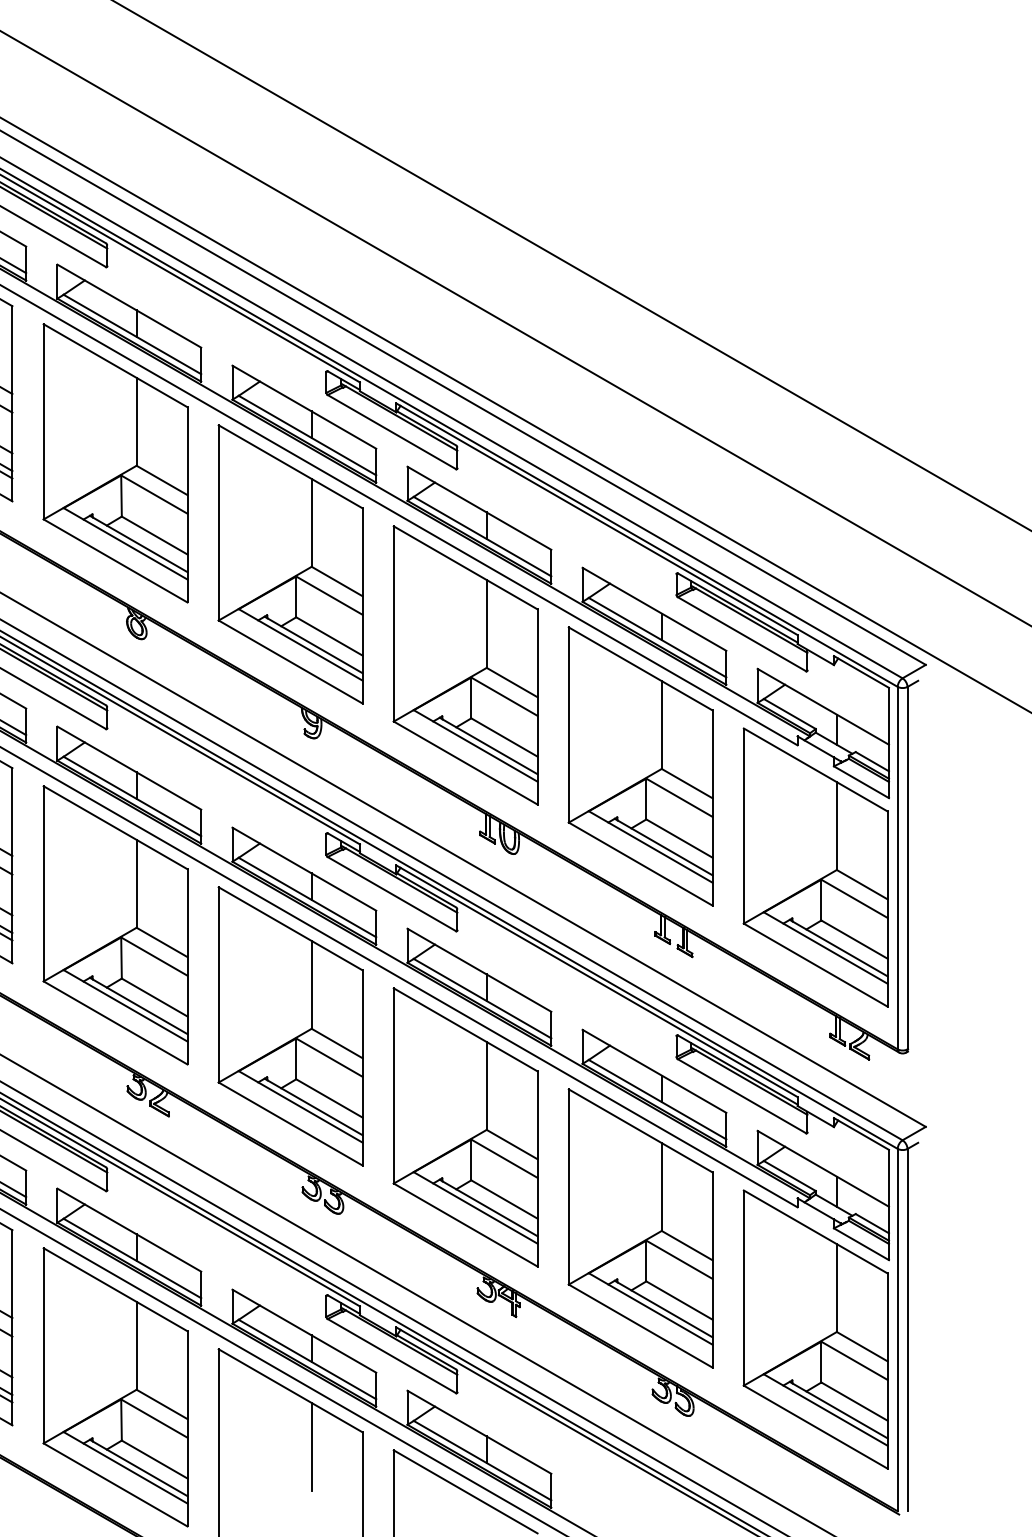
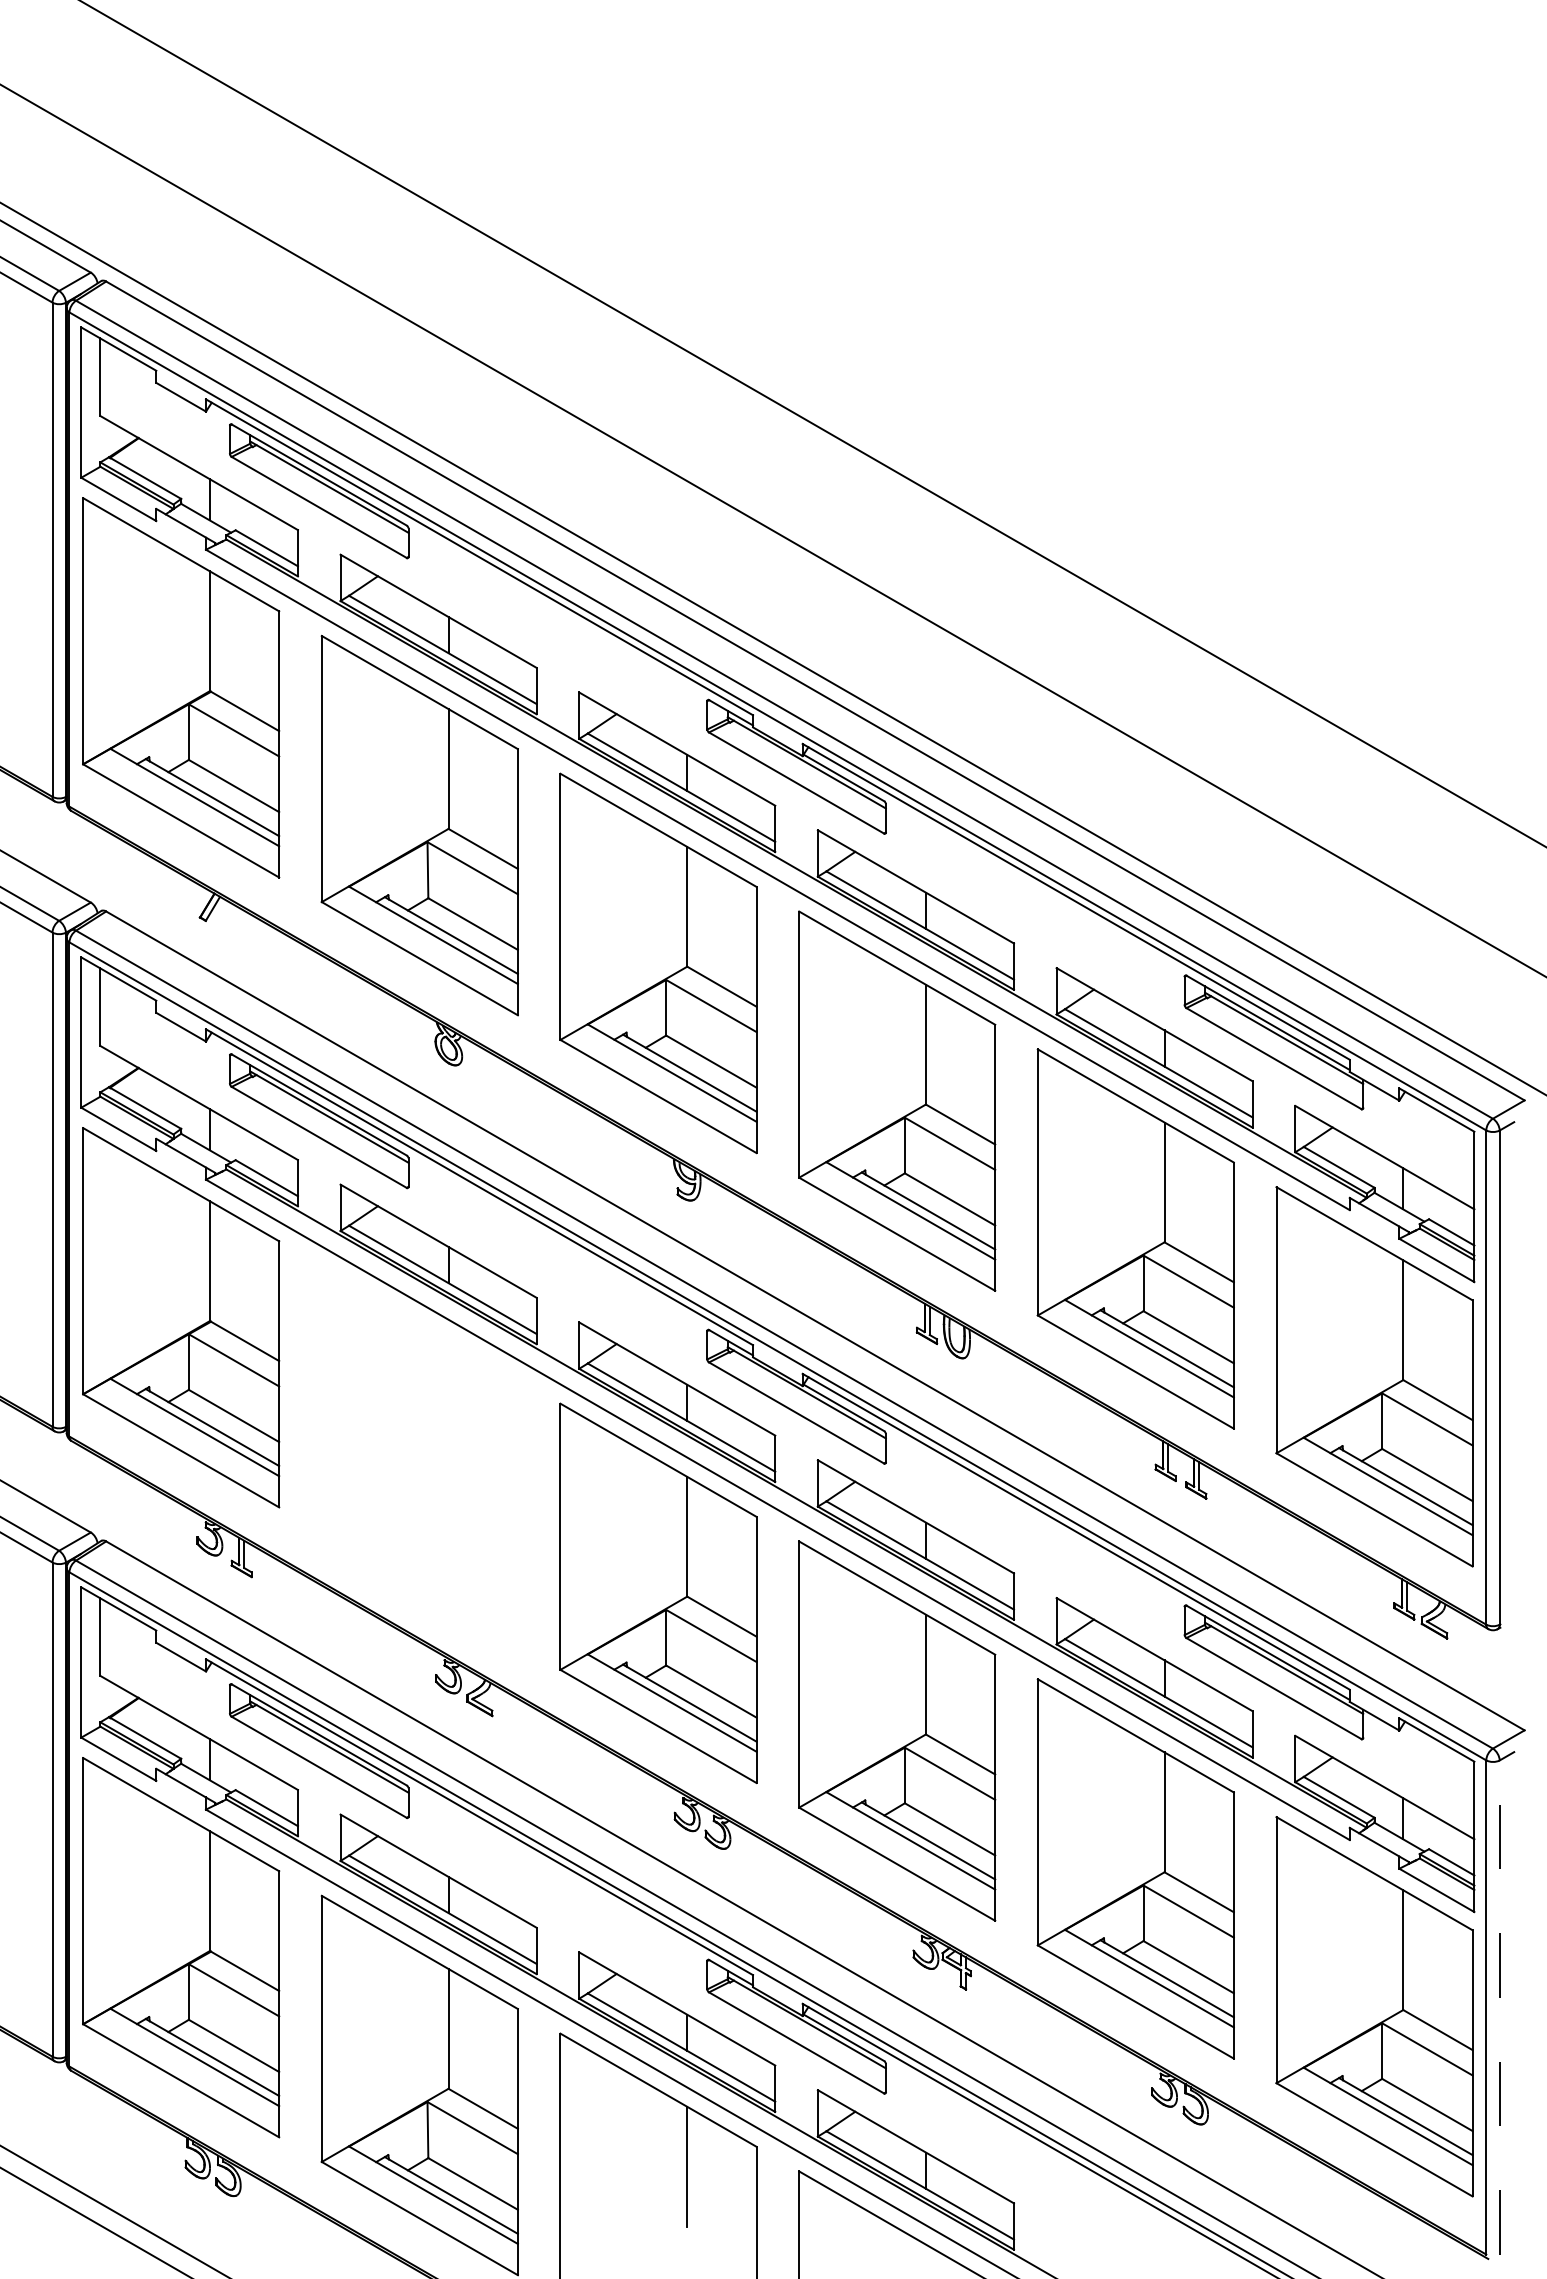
part: (115, 925) -> (419, 1455), removed
line: (907, 1330) -> (1499, 2007), solid -> dashed

